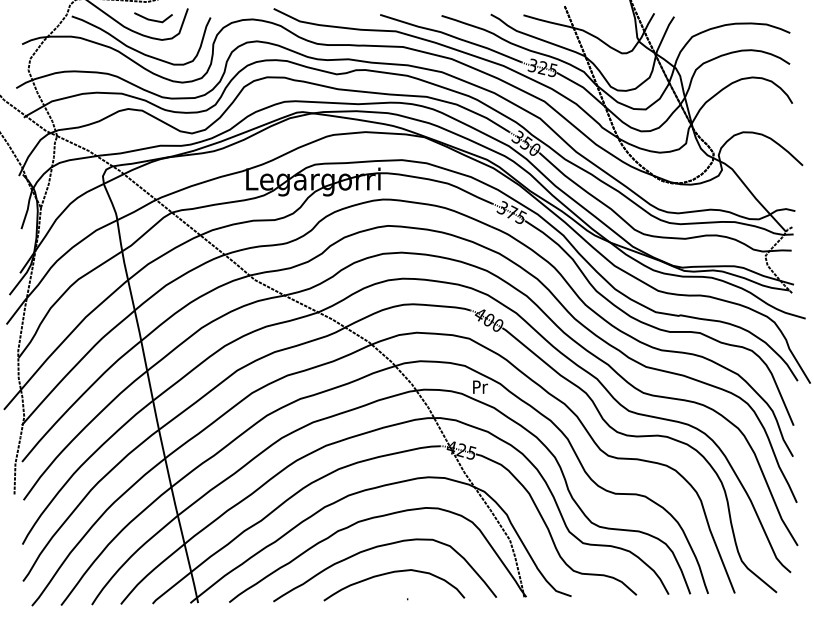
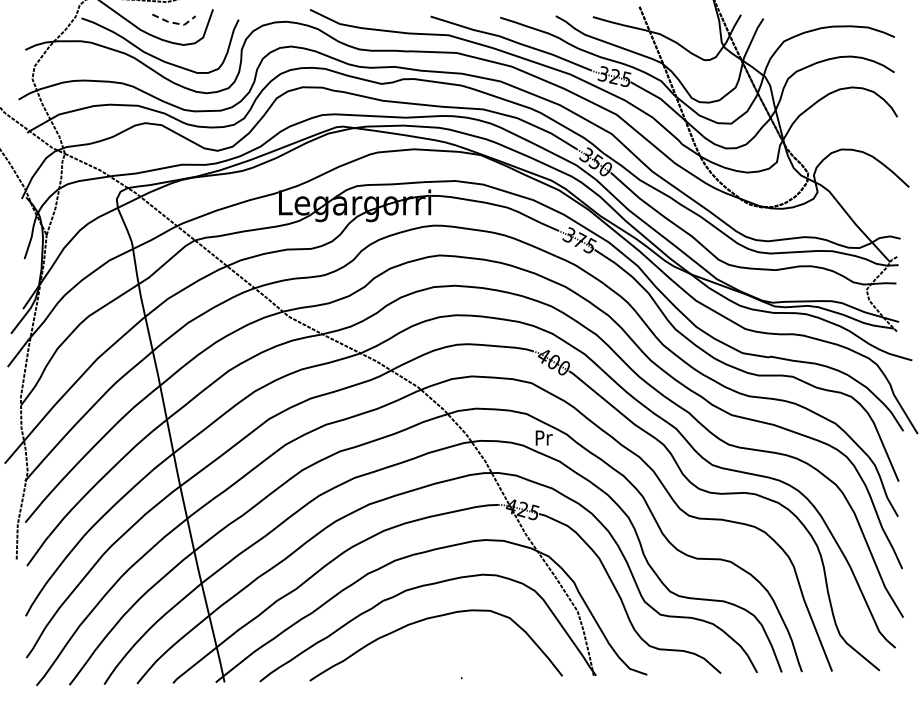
line: (153, 20) -> (174, 23), solid -> dashed
curve: (389, 573) -> (441, 649), removed

